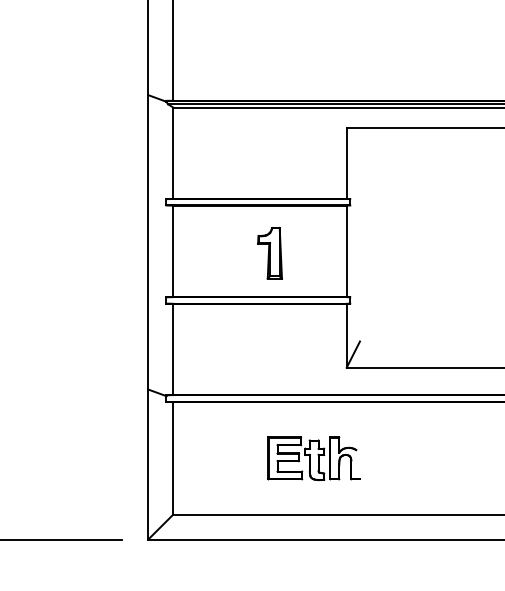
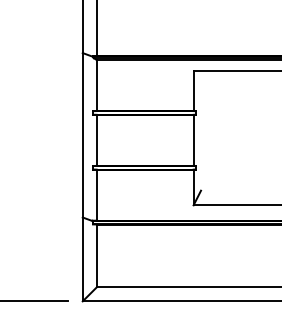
part: (269, 253) -> (150, 141), removed
part: (312, 457) -> (174, 255), removed

